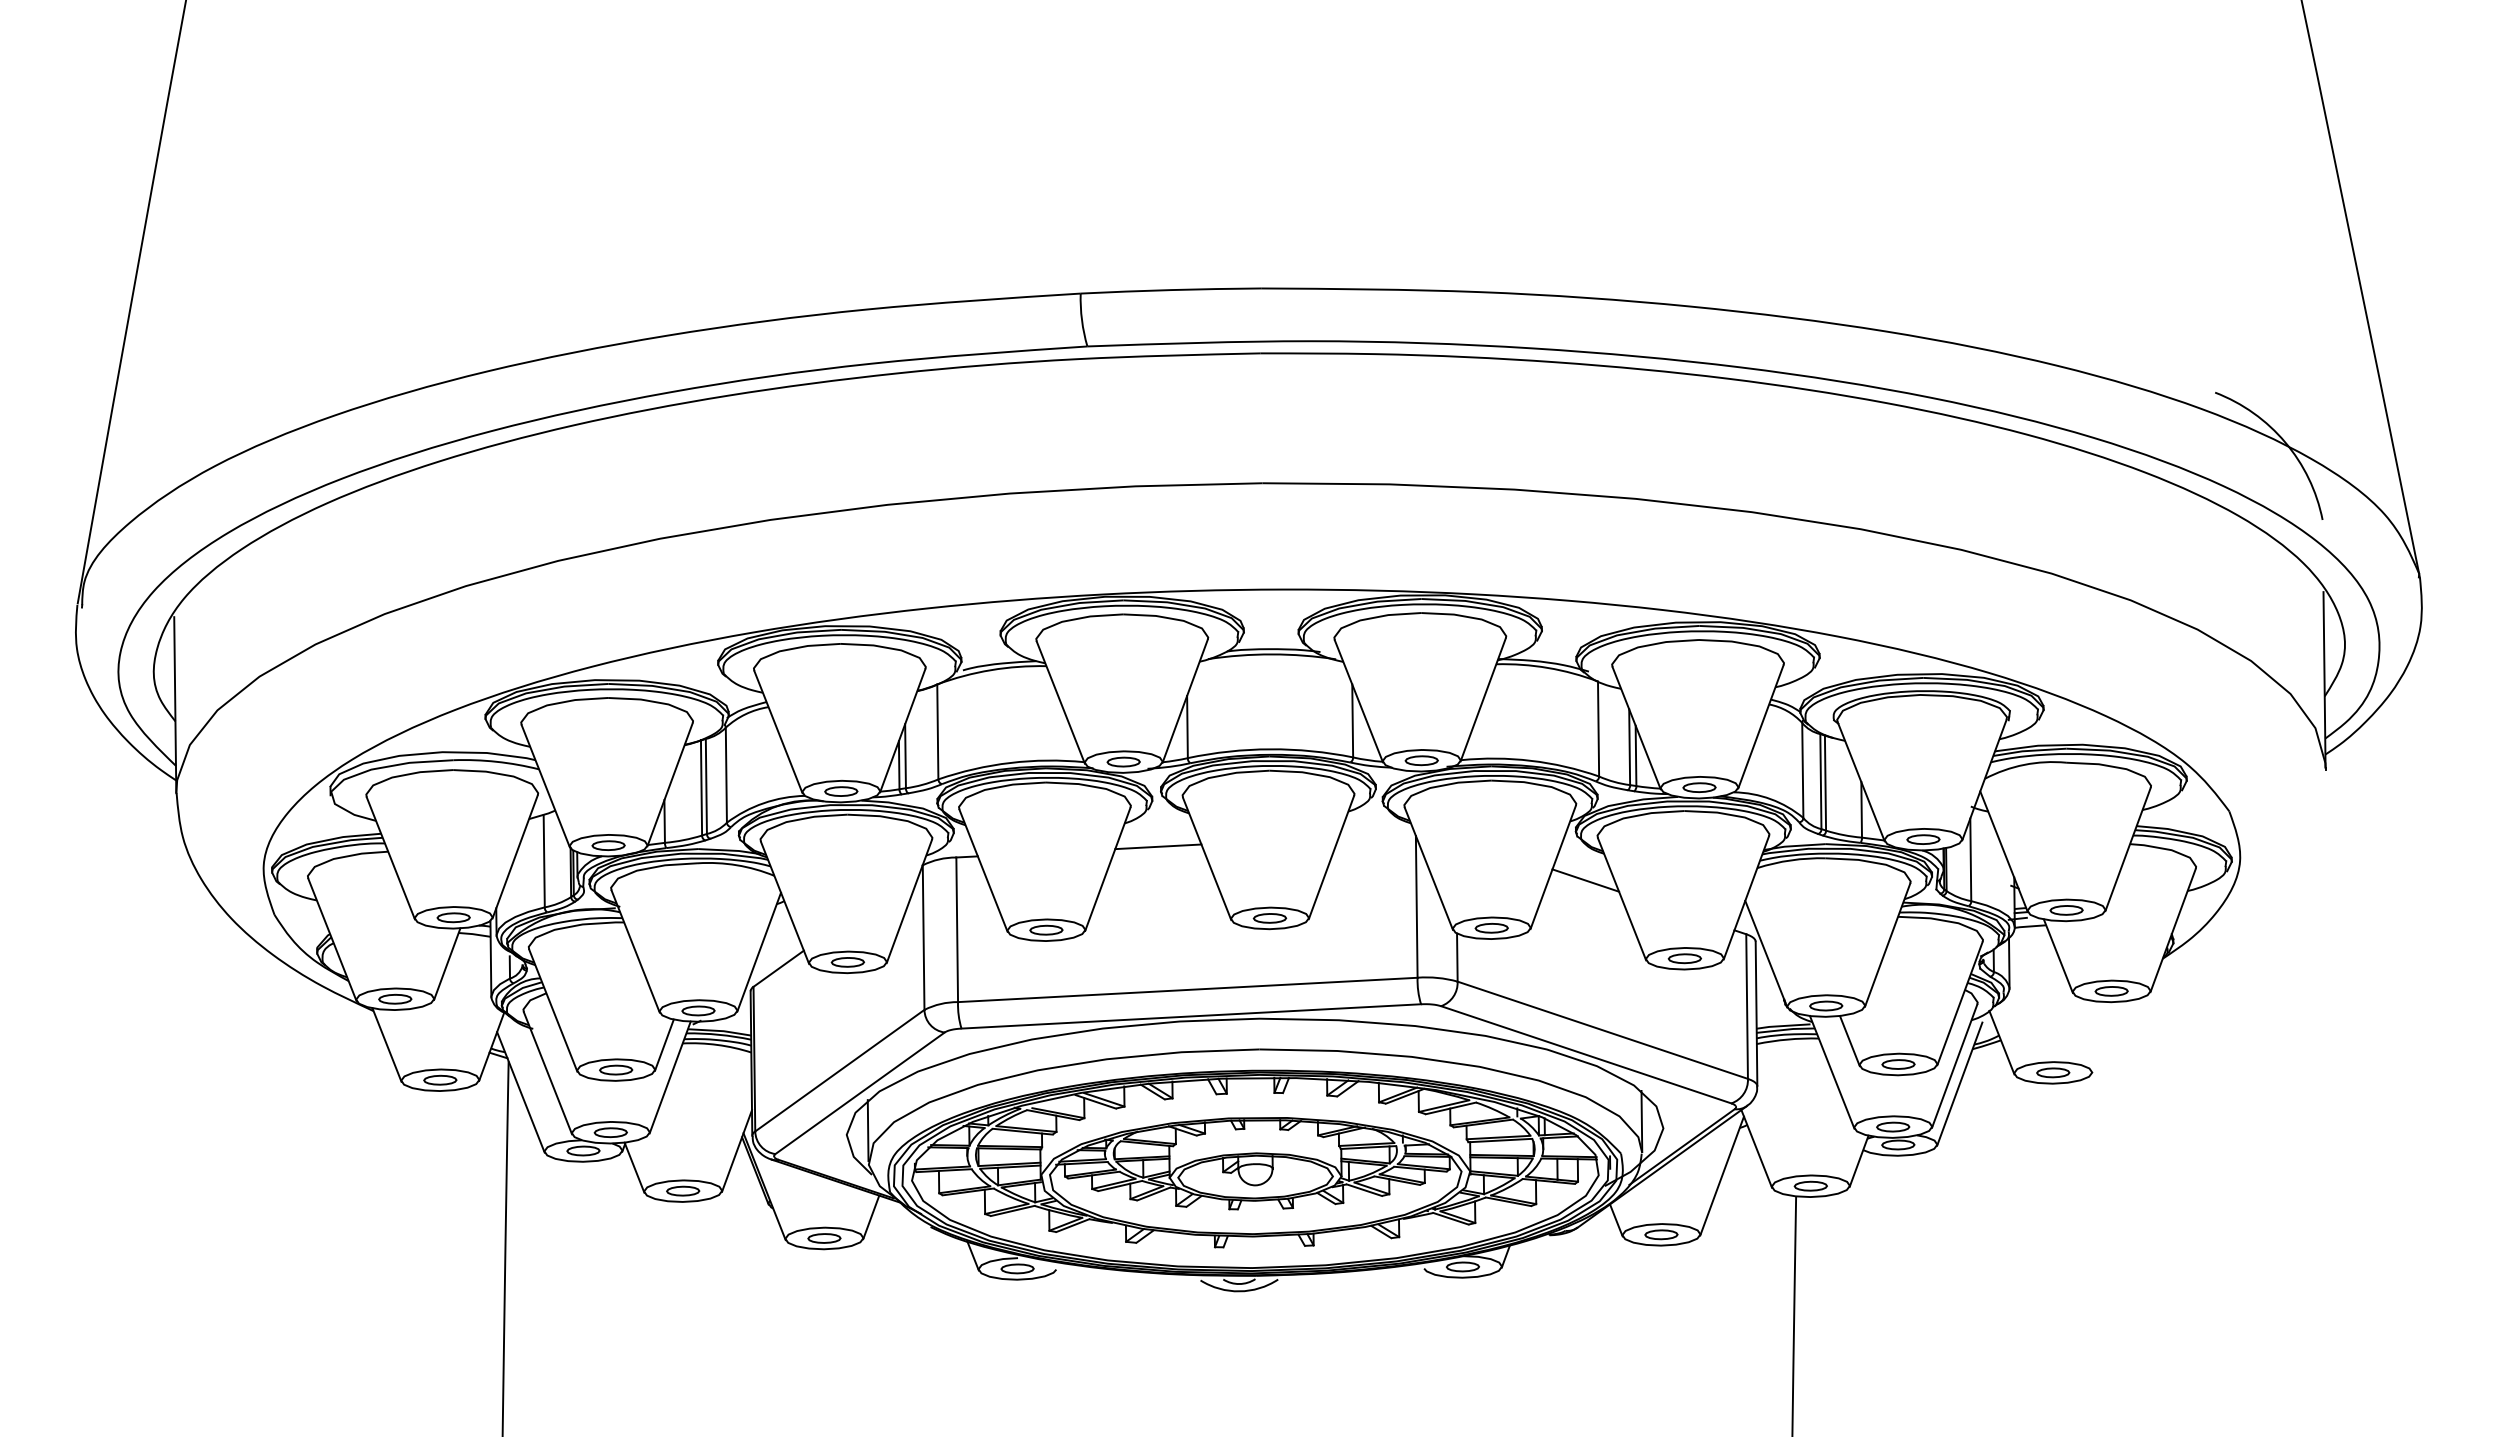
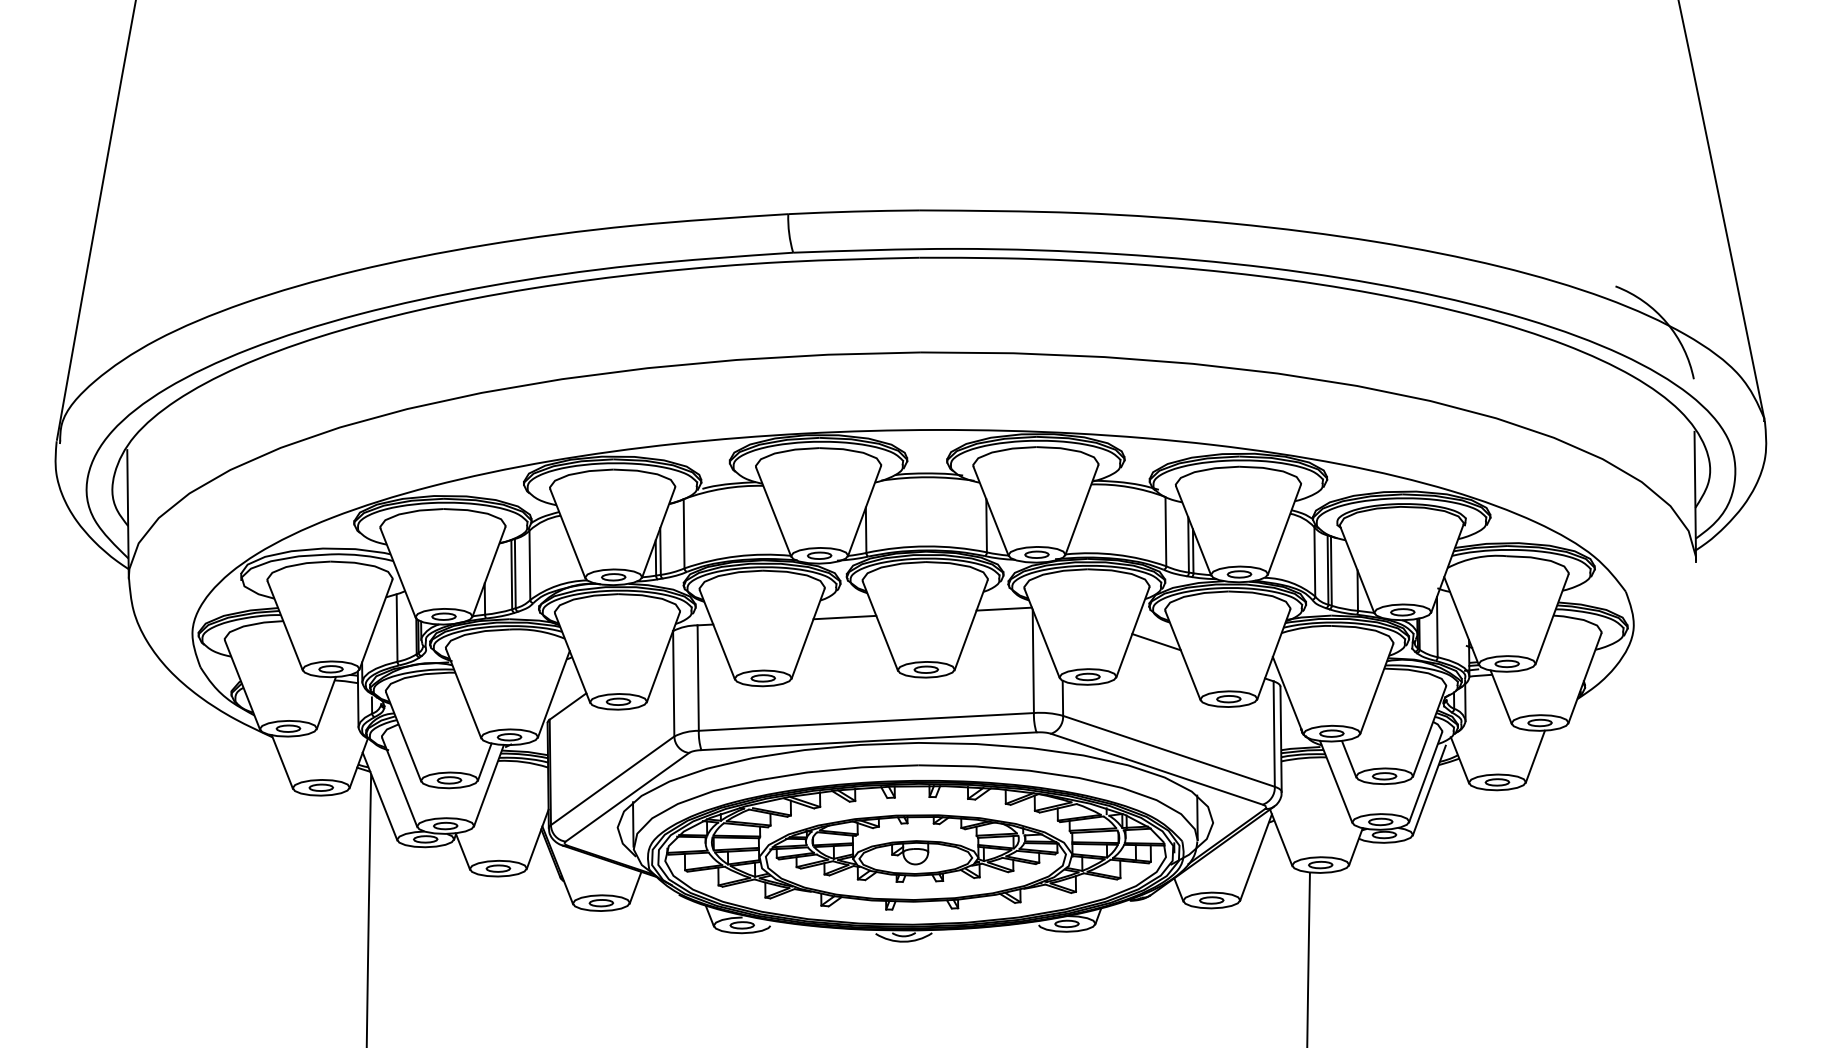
line: (1376, 835) -> (1003, 609), added
line: (2105, 1037) -> (1535, 756), added

